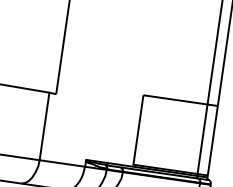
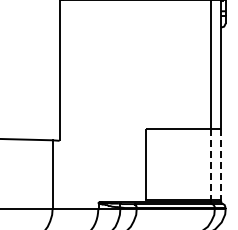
line: (201, 141) -> (210, 166), solid -> dashed
line: (212, 142) -> (221, 166), solid -> dashed

